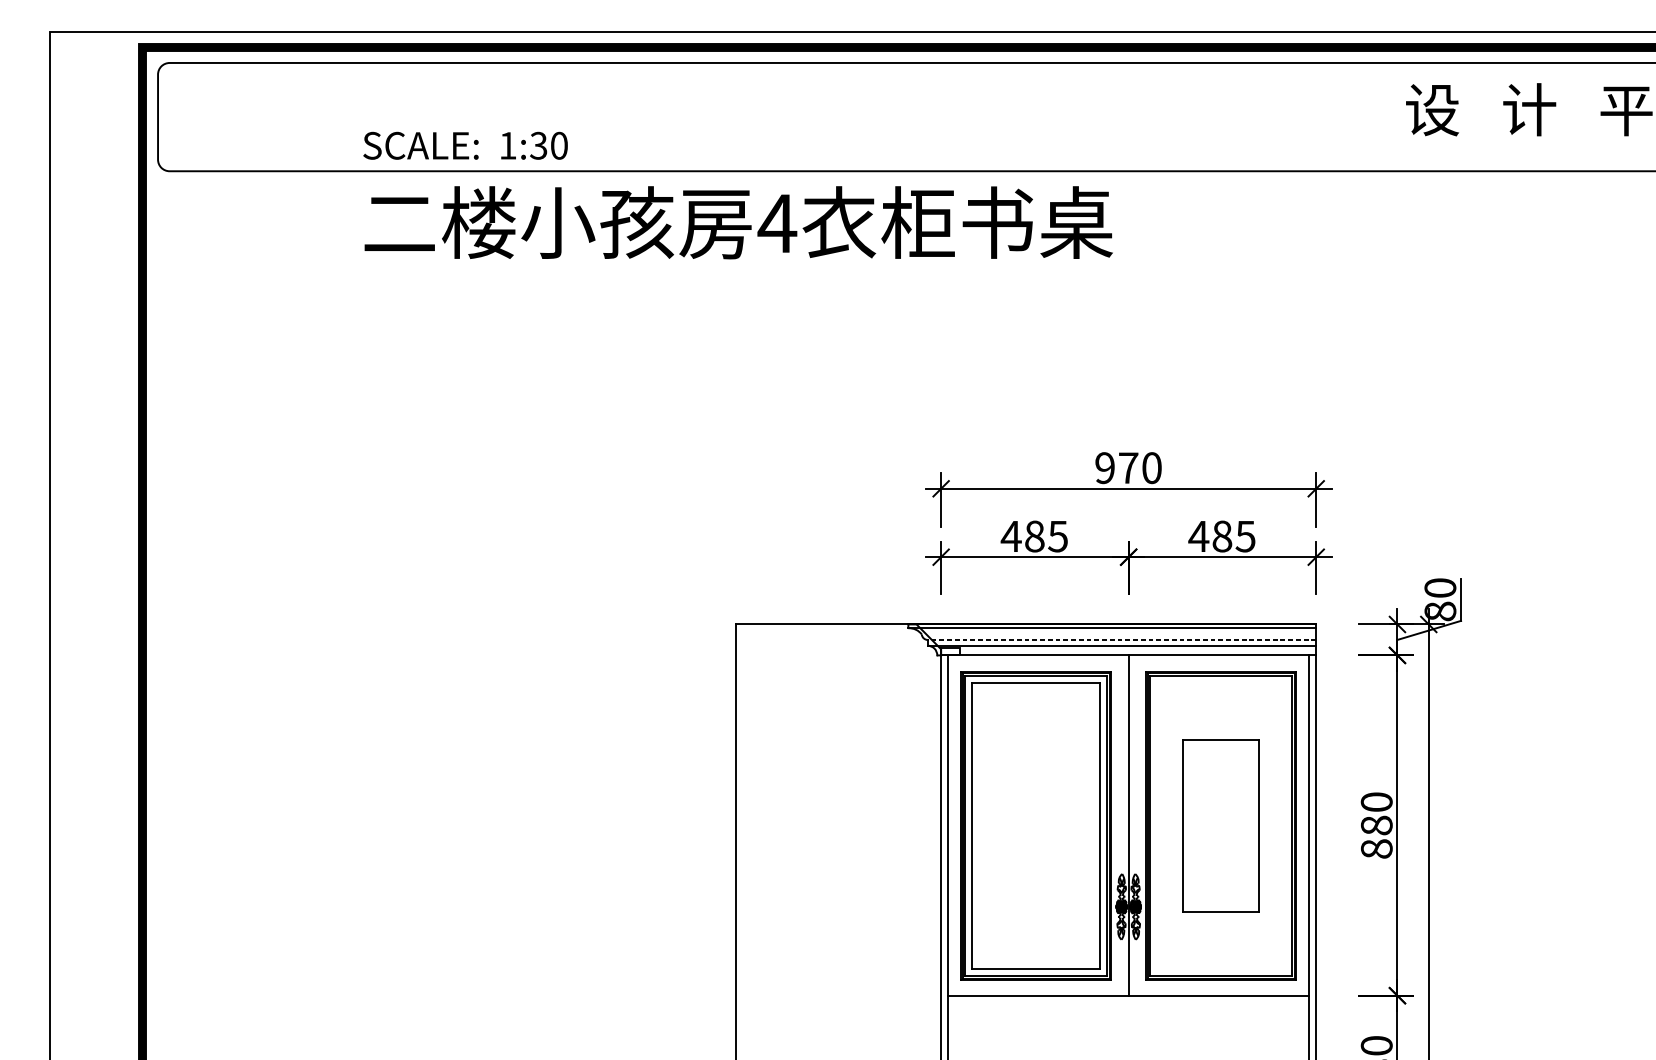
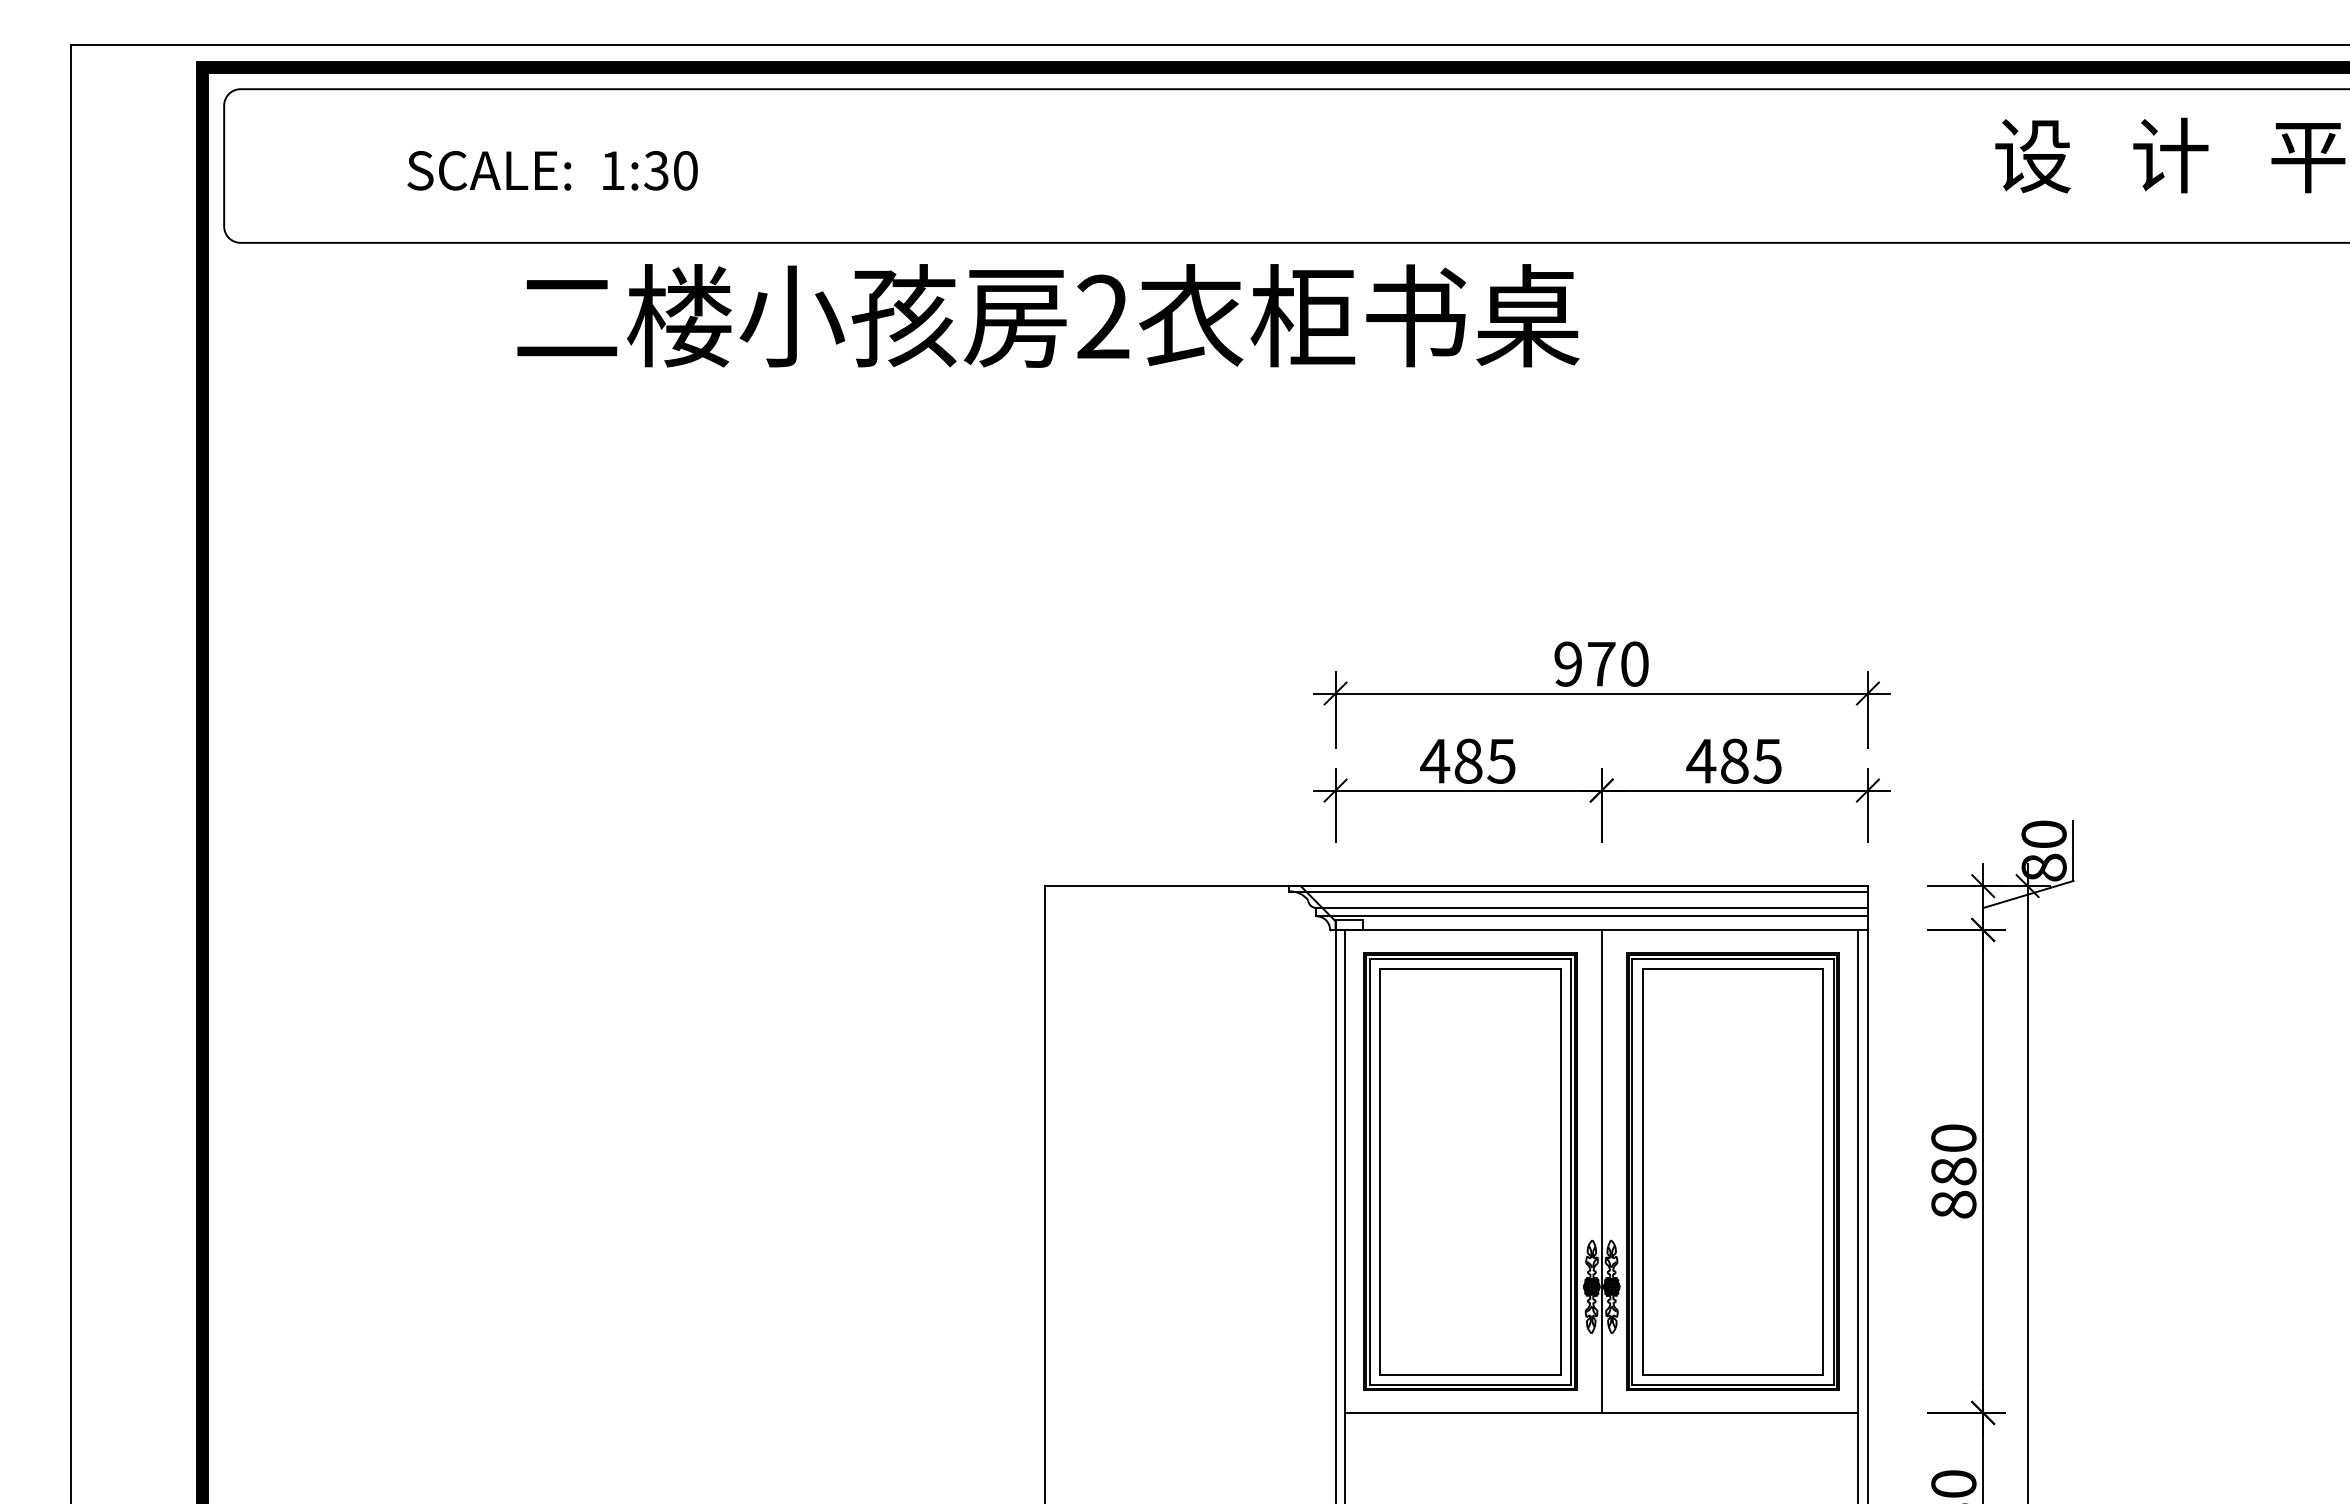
text: (465, 145) -> (552, 170), moved
text: (776, 223) -> (1102, 316), 4 -> 2
line: (1122, 640) -> (1592, 908), dashed -> solid
part: (1220, 825) -> (1732, 1171), size x1.67

